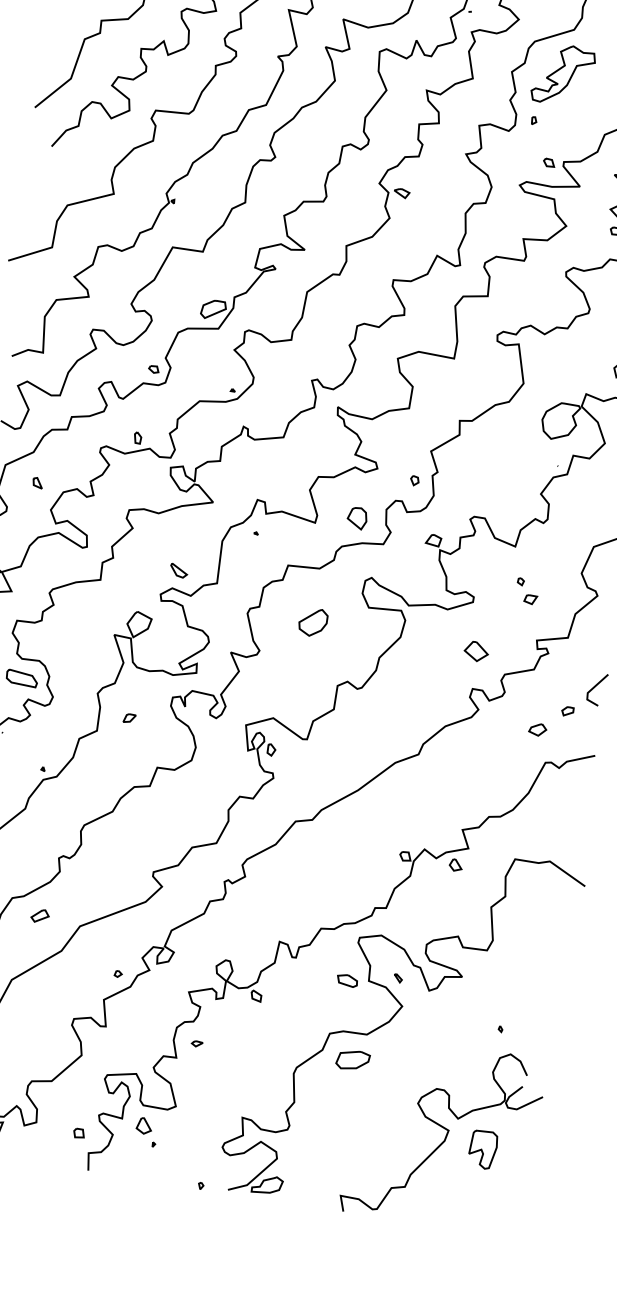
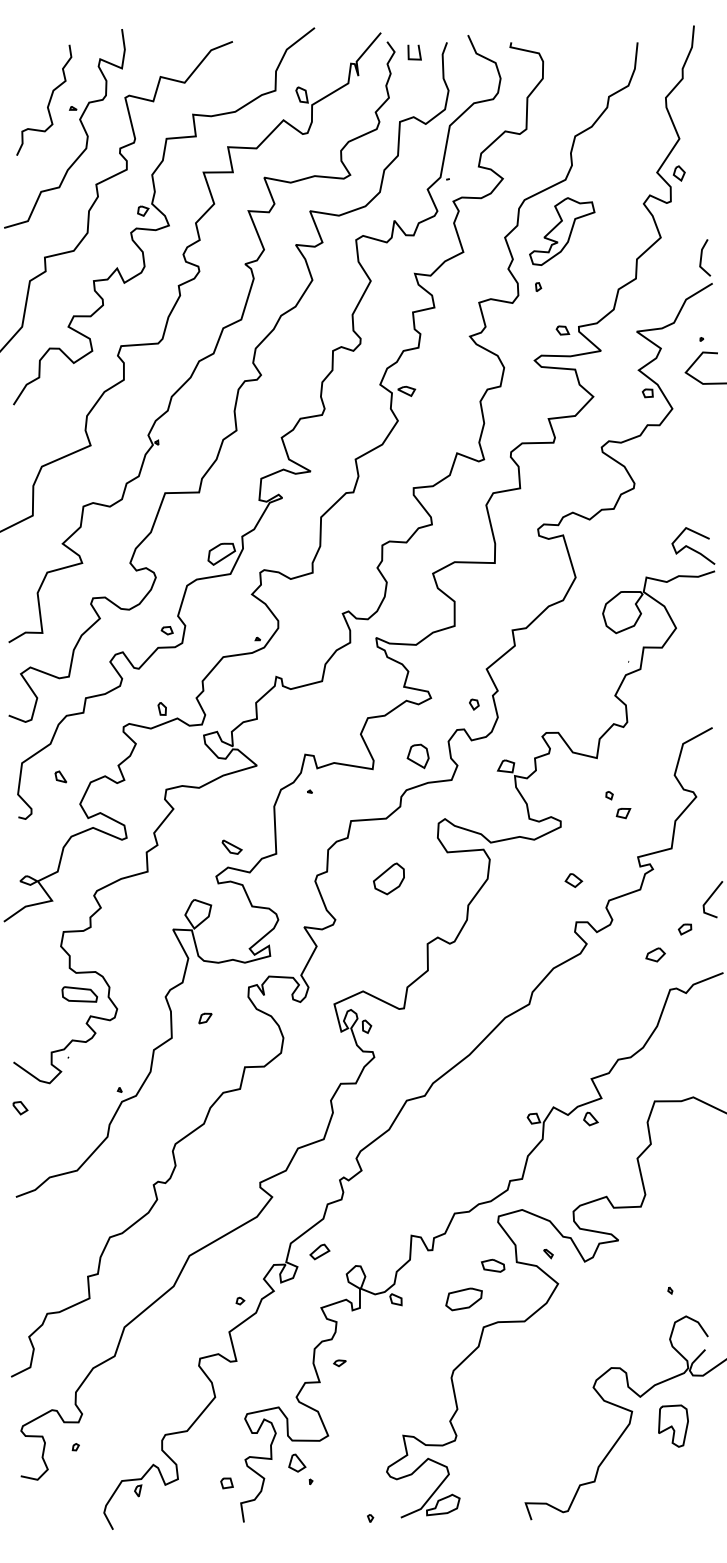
part: (476, 651) -> (573, 880), size x0.62
part: (39, 915) -> (319, 1251), moved
part: (352, 1060) -> (463, 1299), moved

